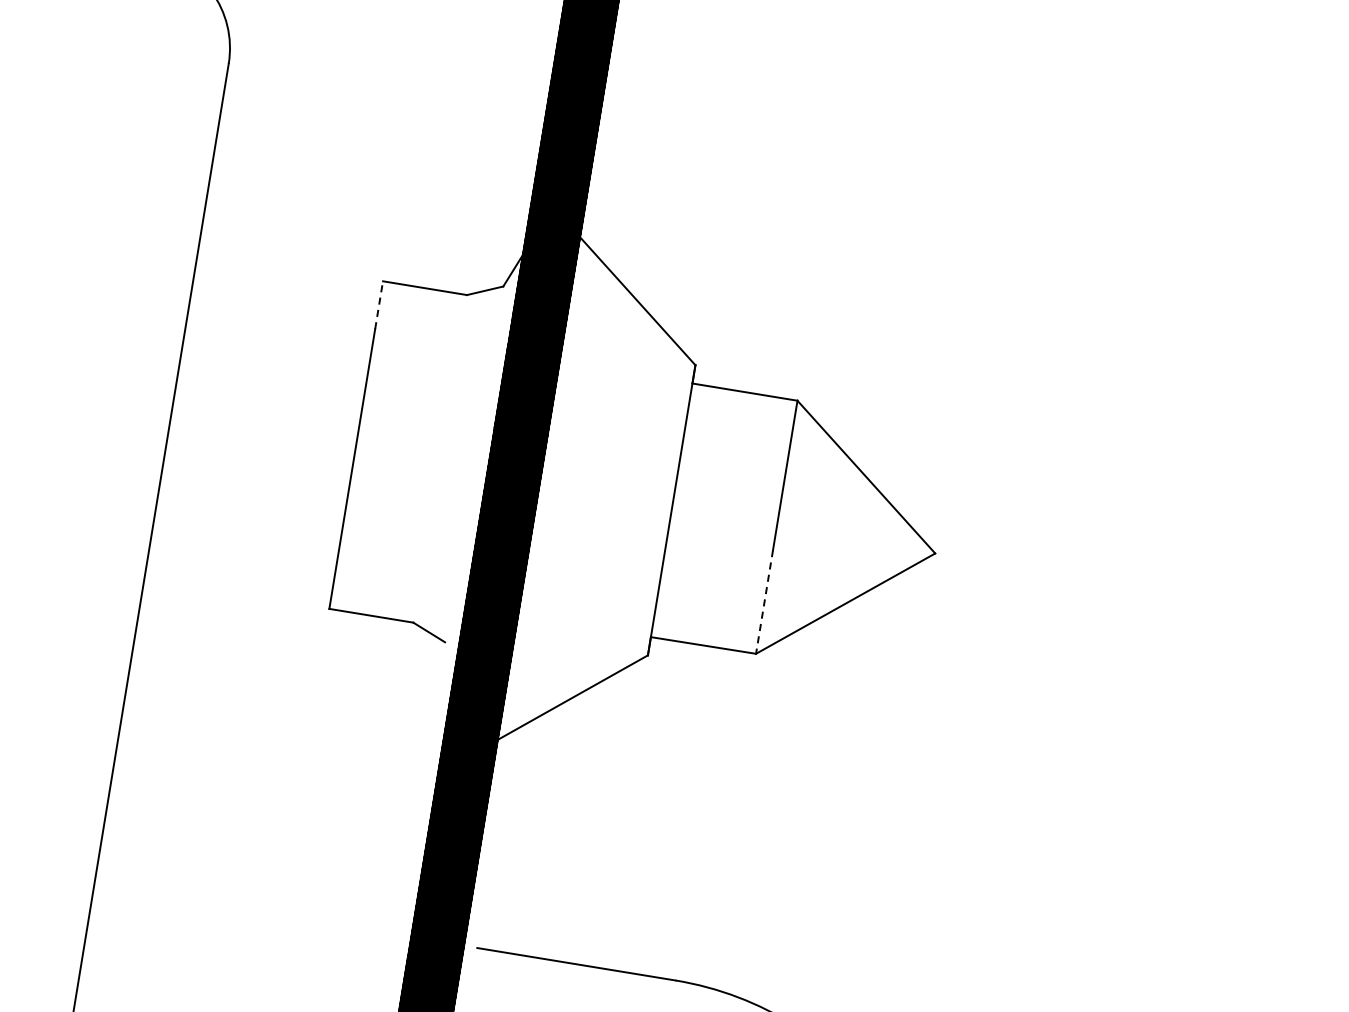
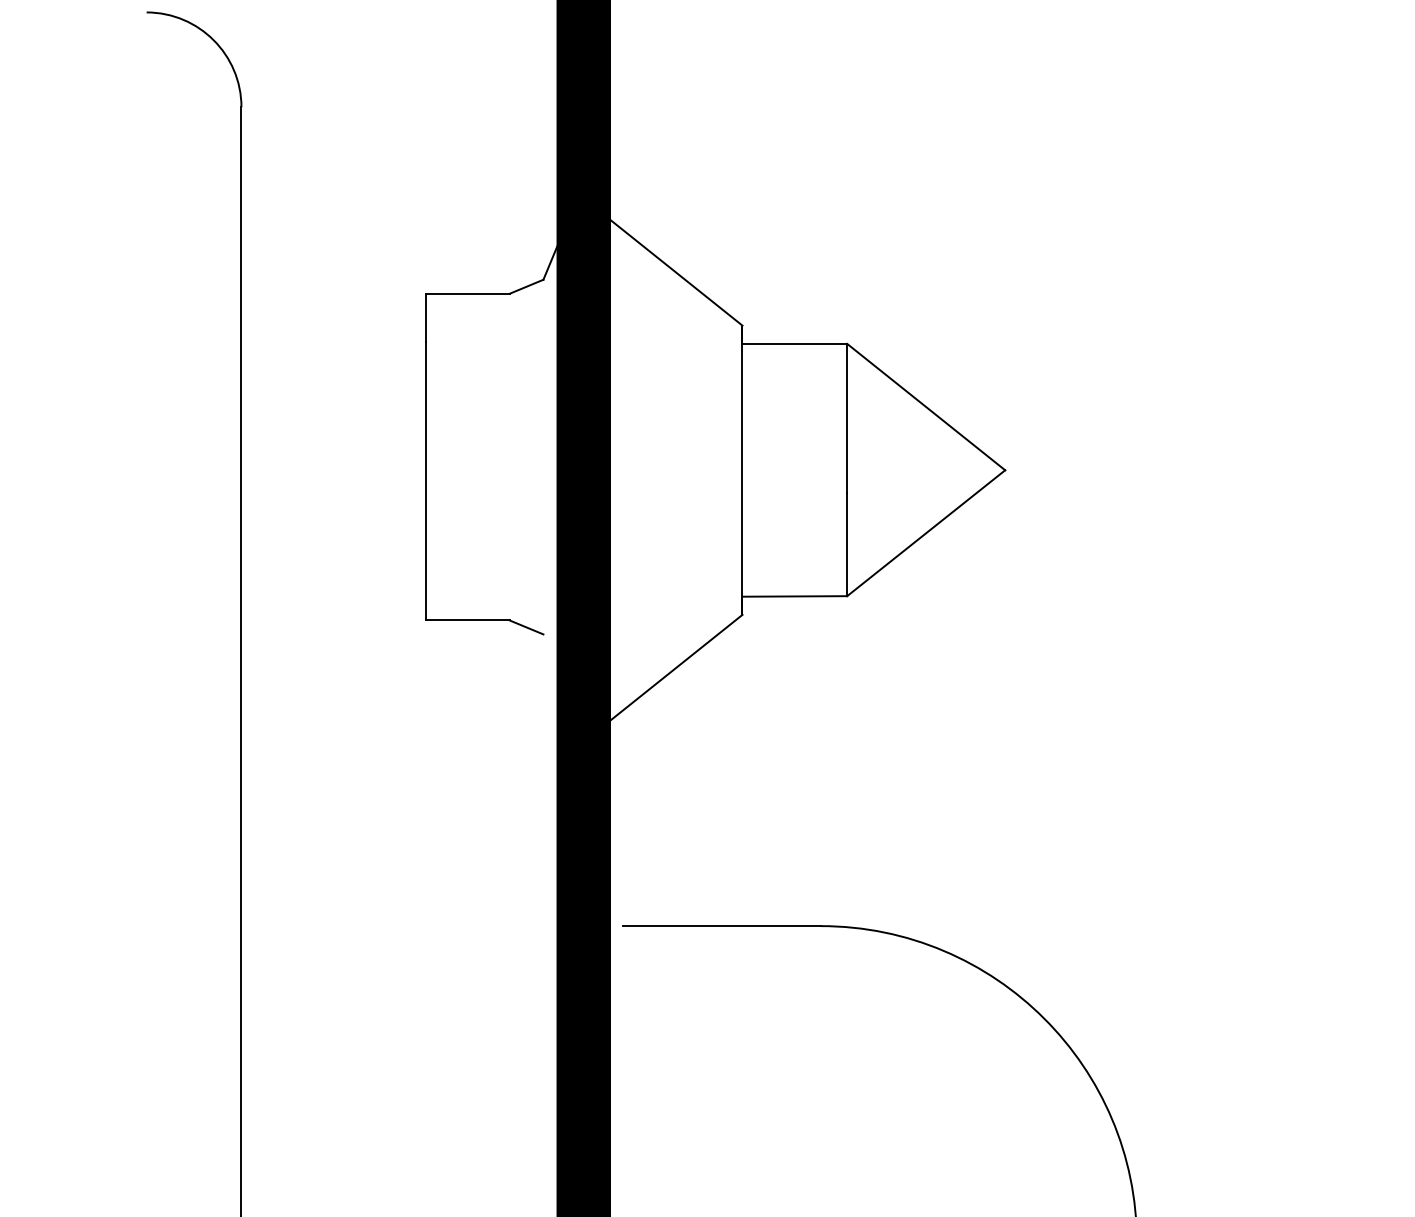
line: (378, 304) -> (425, 317), dashed -> solid
line: (764, 602) -> (847, 544), dashed -> solid

